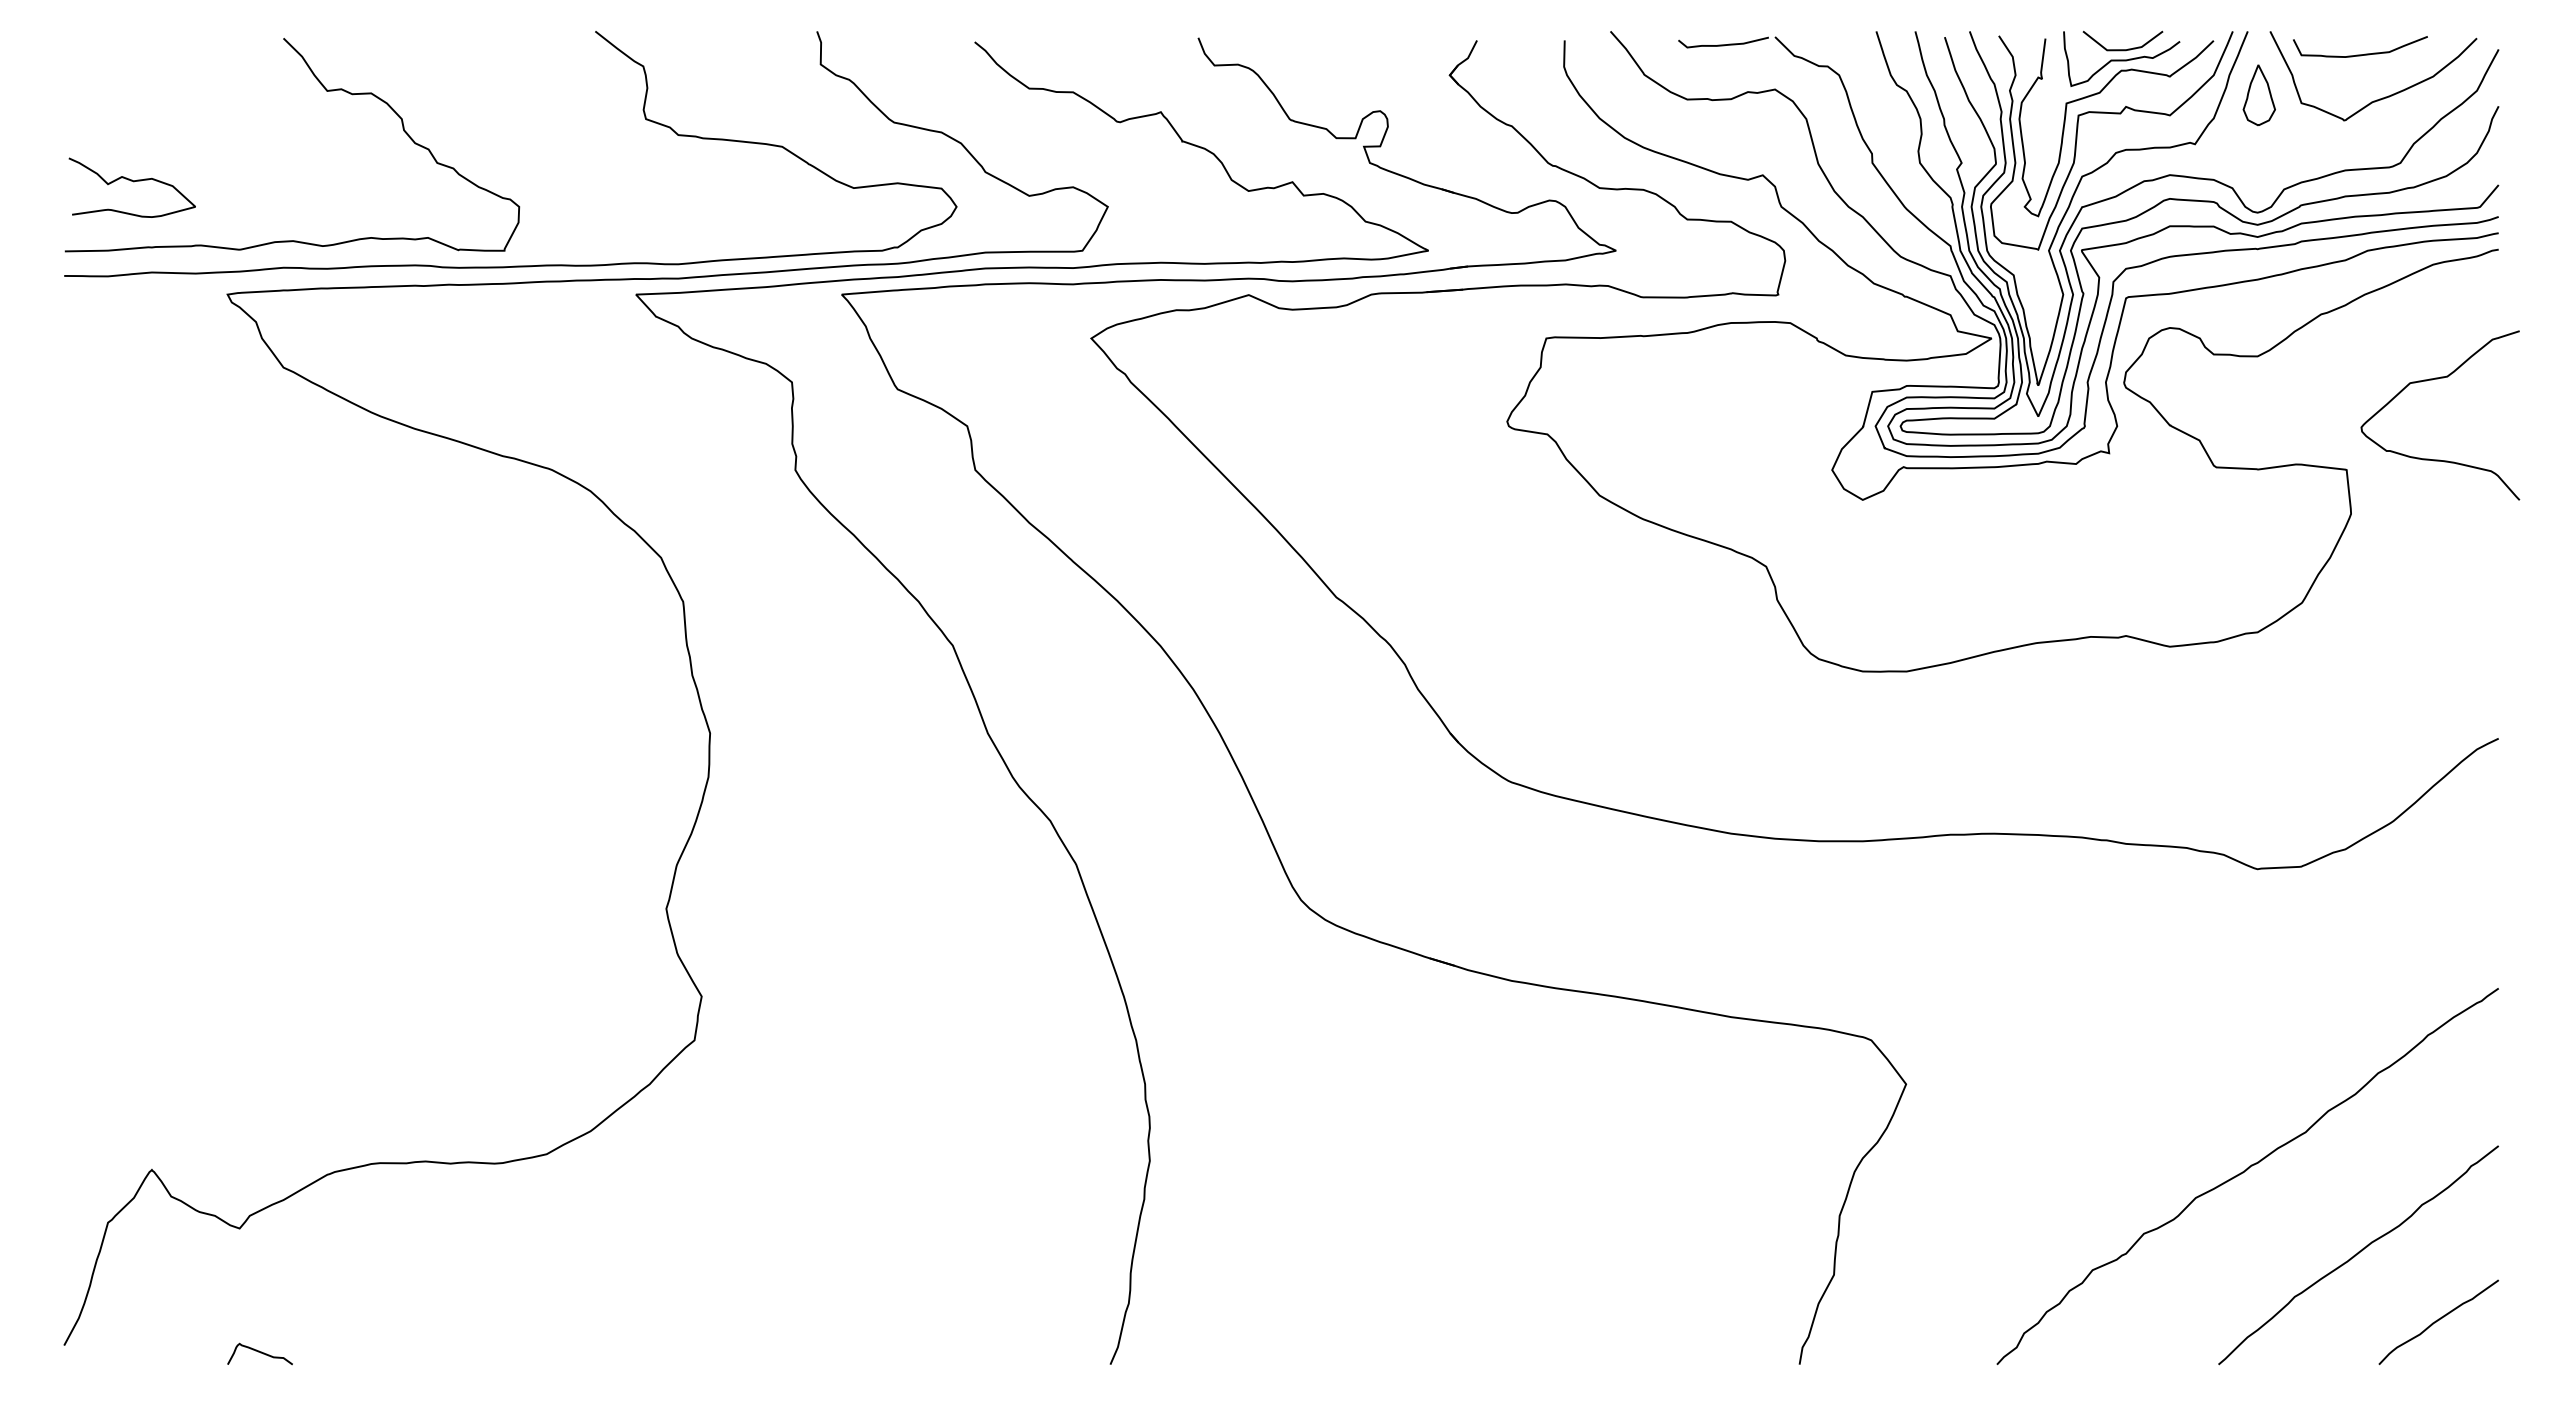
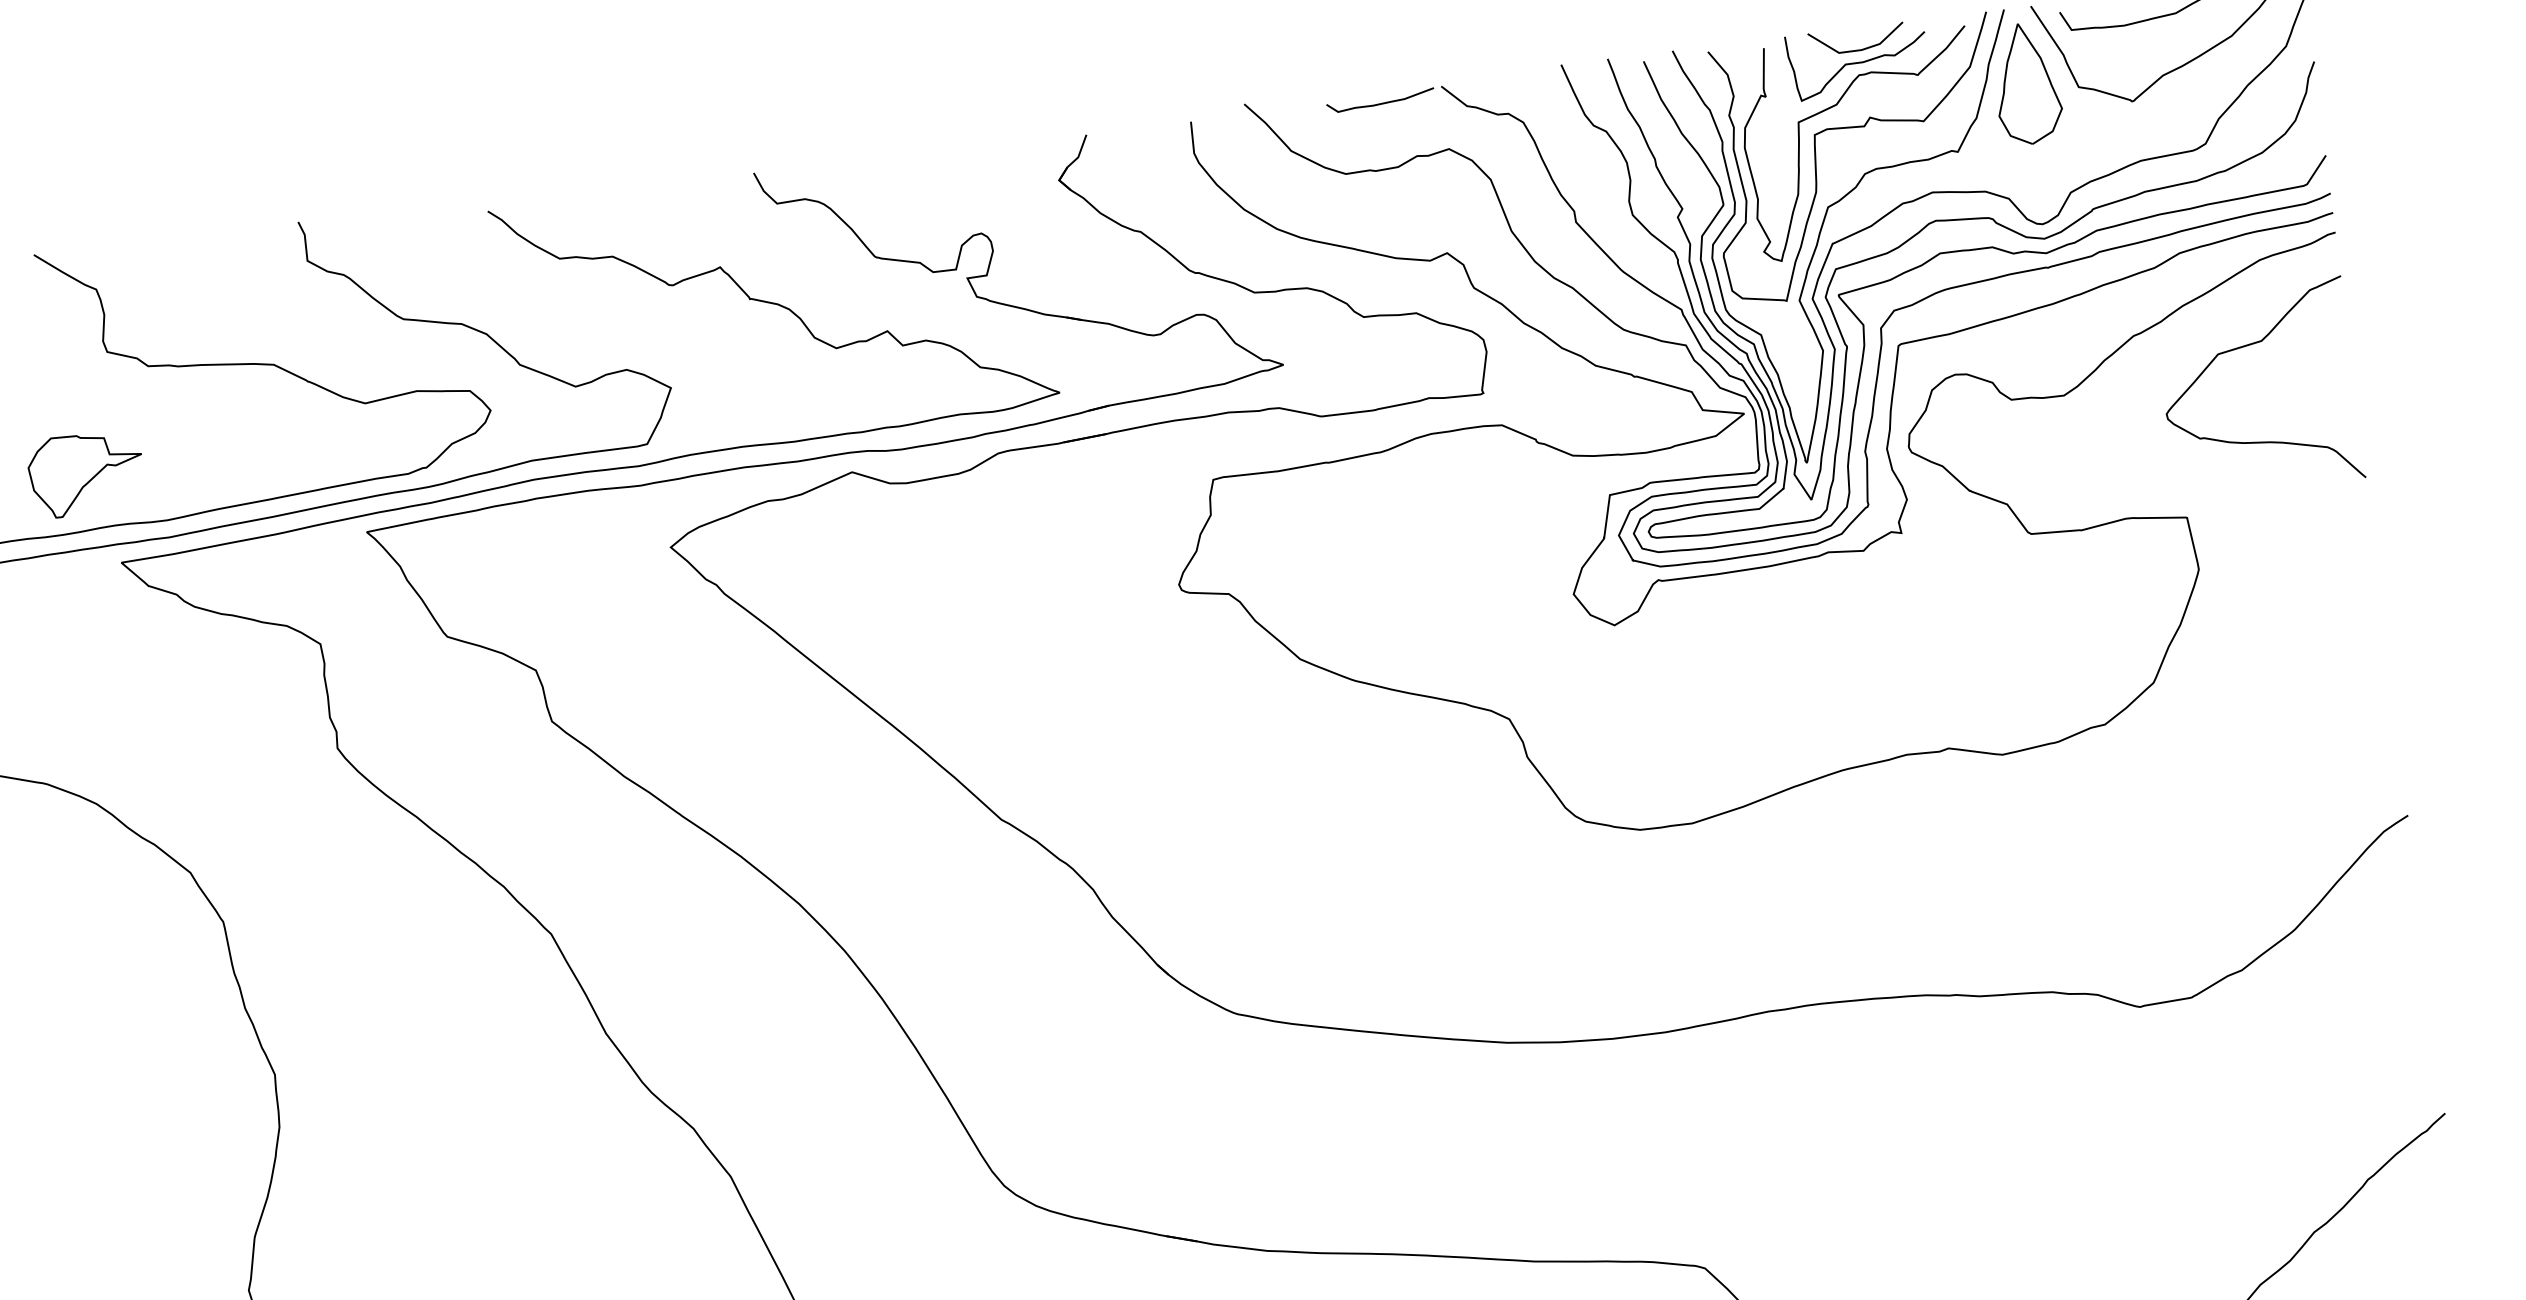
part: (2259, 95) -> (2027, 84), size x1.67
part: (616, 217) -> (86, 473), added
curve: (2432, 380) -> (2244, 347), moved

